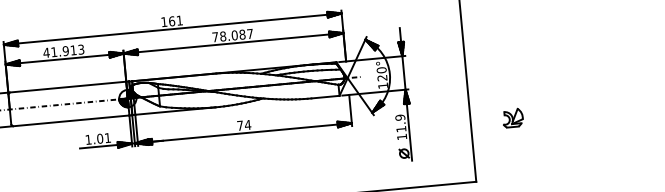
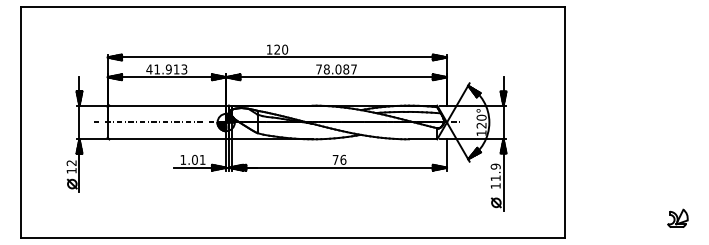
text: (176, 20) -> (281, 49), 161 -> 120
part: (512, 117) -> (677, 217), moved
text: (248, 124) -> (343, 159), 74 -> 76

